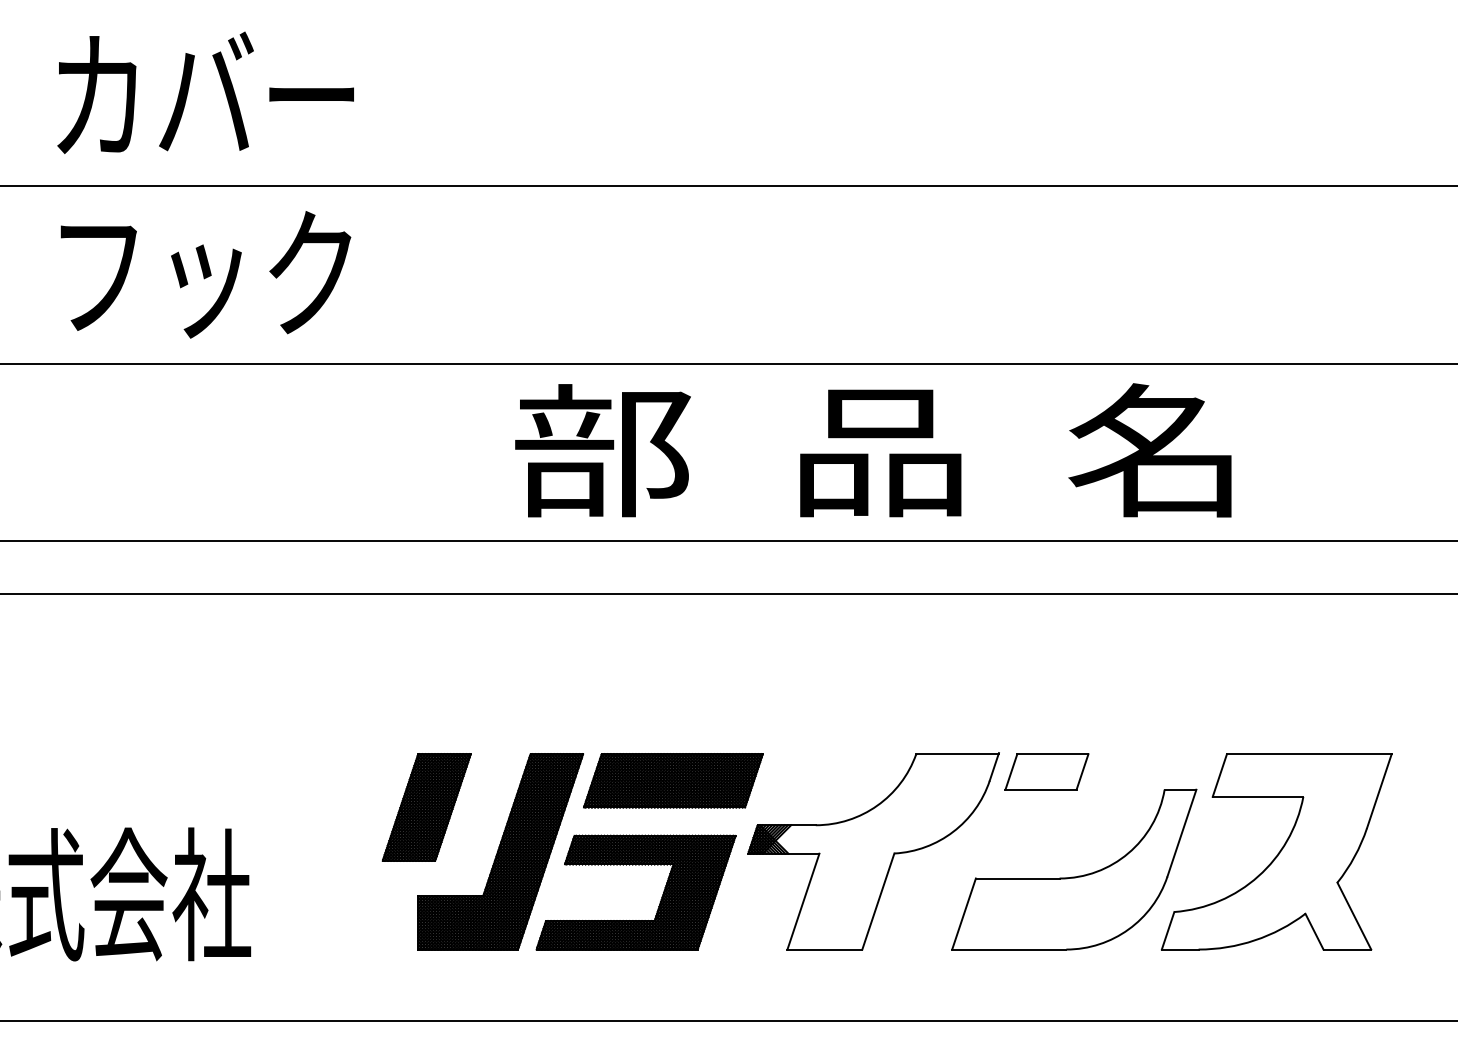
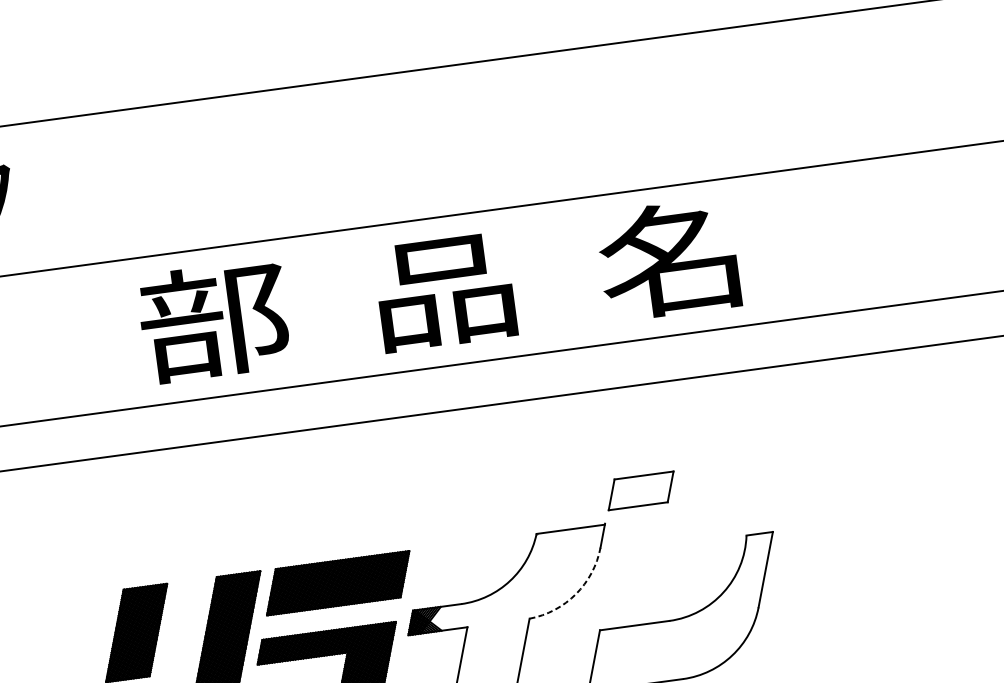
text: (873, 450) -> (438, 290), moved
part: (1046, 771) -> (640, 490), moved
arc: (953, 831) -> (576, 593), solid -> dashed
part: (1276, 851) -> (846, 574), removed

